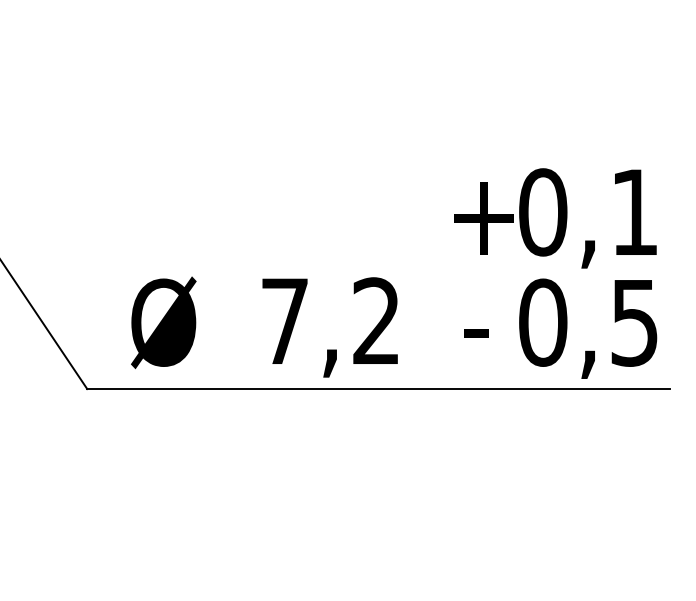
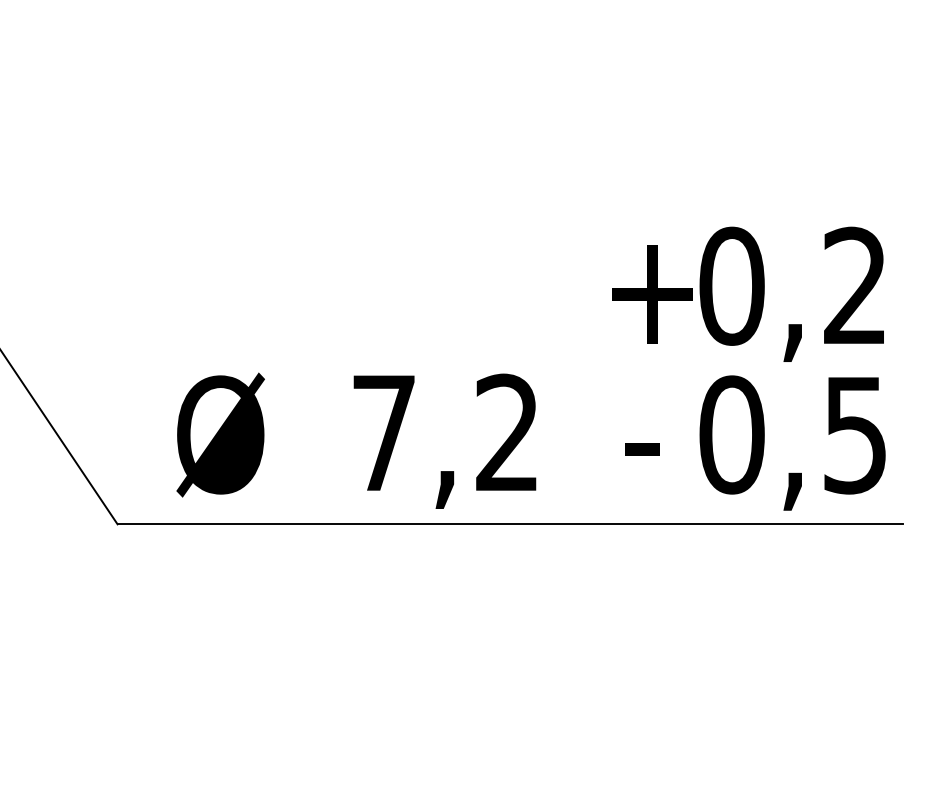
text: (634, 211) -> (854, 284), 0,1 -> 0,2

